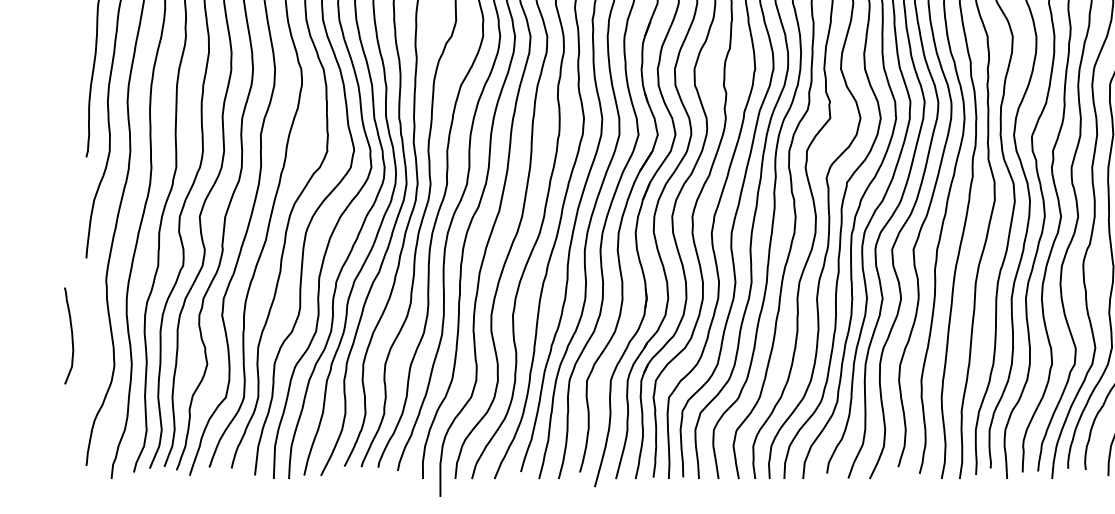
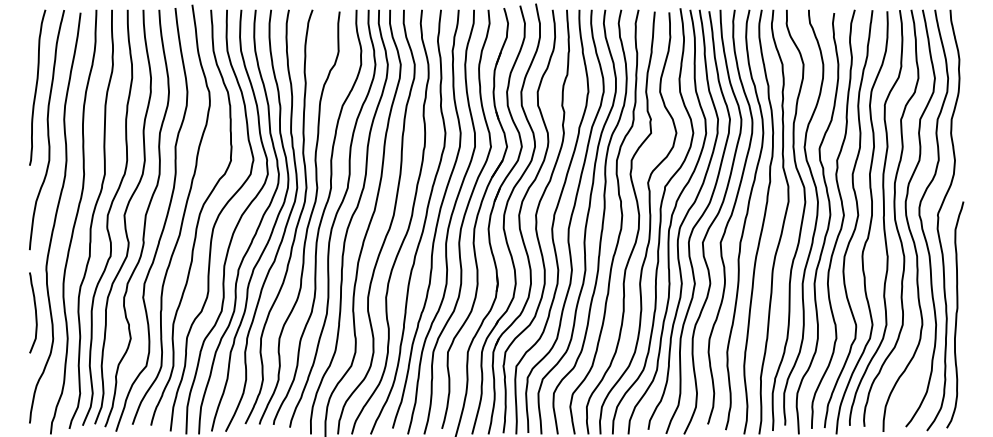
curve: (71, 335) -> (35, 312), moved

